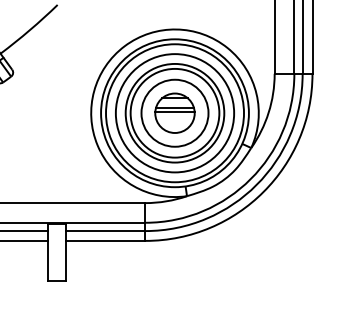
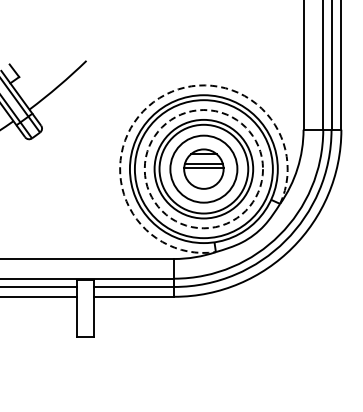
arc: (124, 46) -> (153, 102), solid -> dashed
circle: (174, 113) -> (203, 169), solid -> dashed

